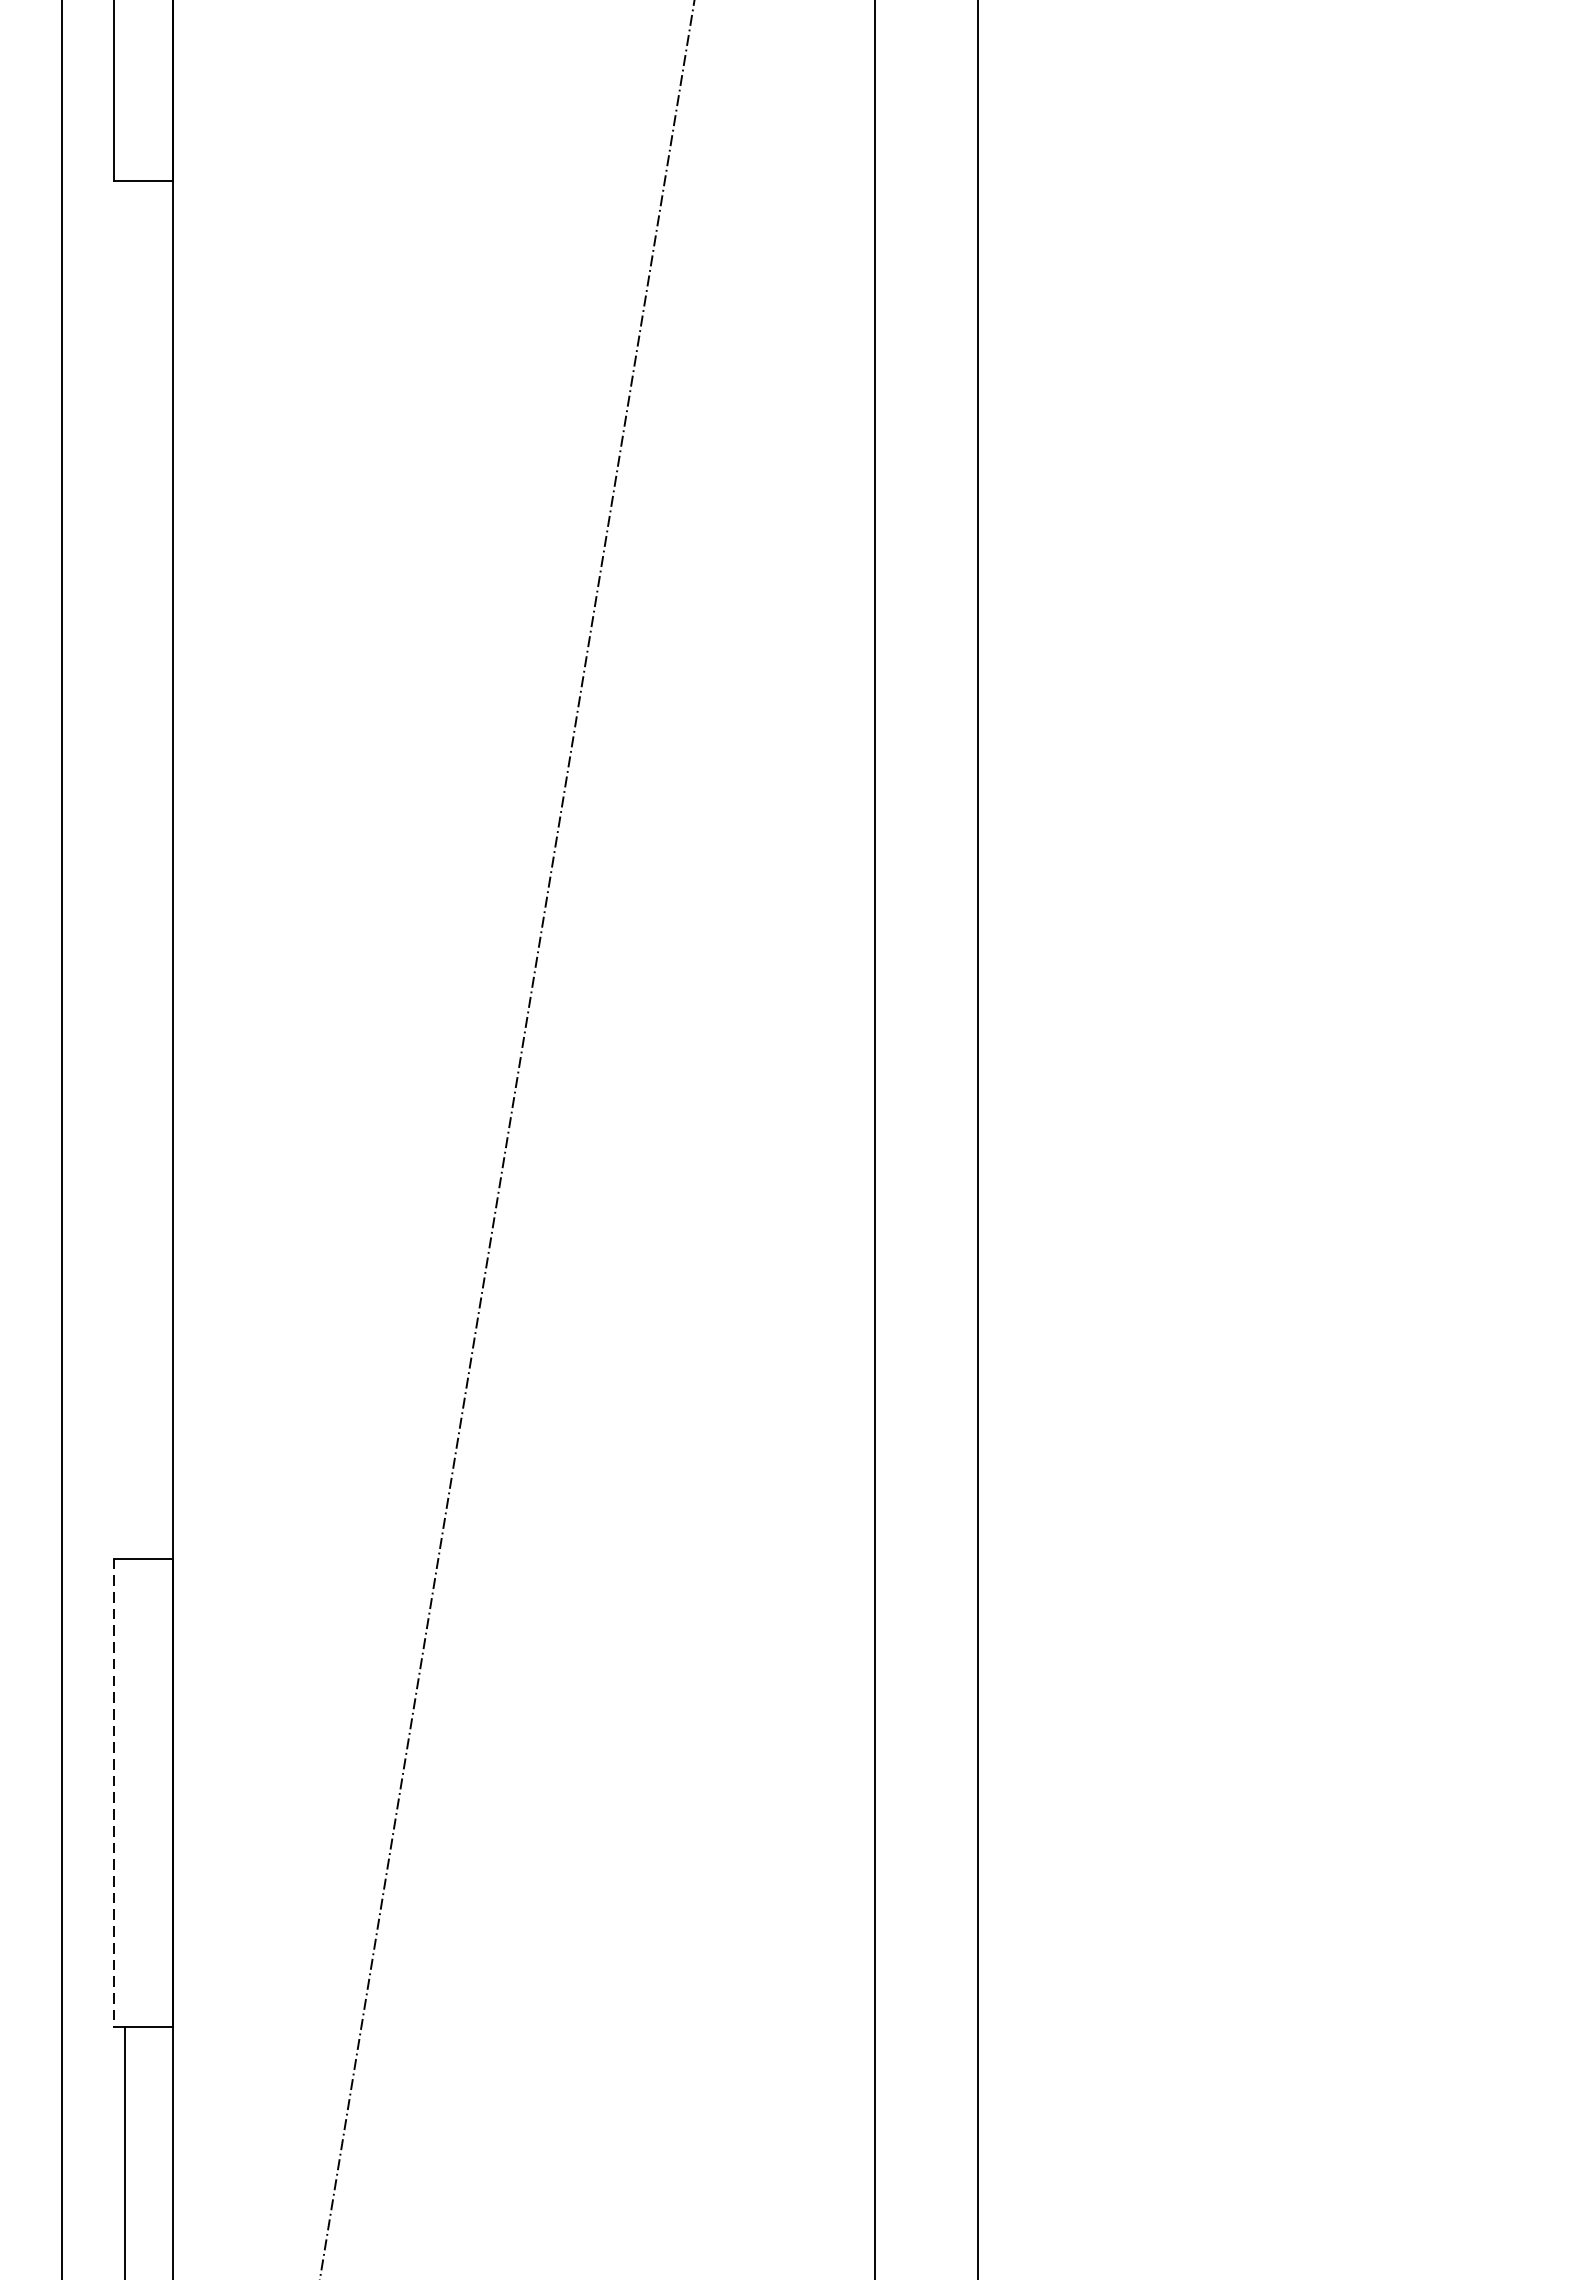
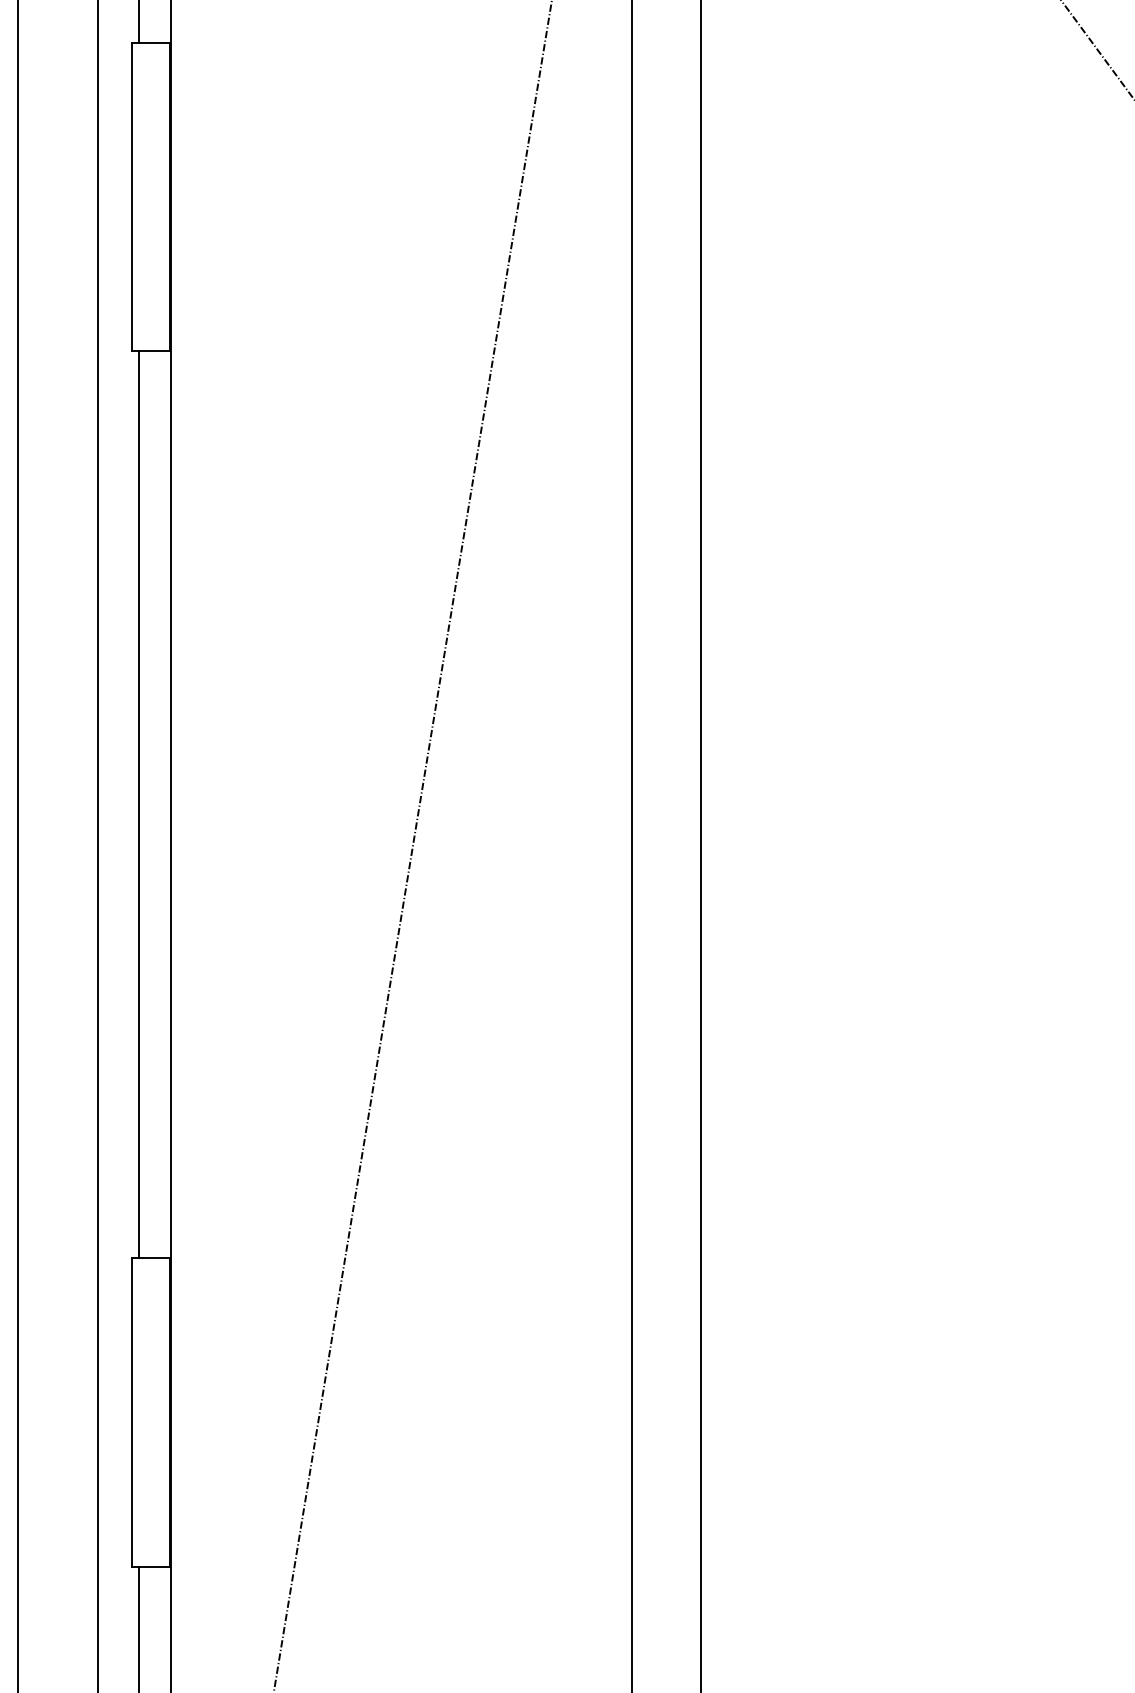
line: (125, 869) -> (139, 804), added
line: (115, 1793) -> (132, 1412), dashed -> solid

